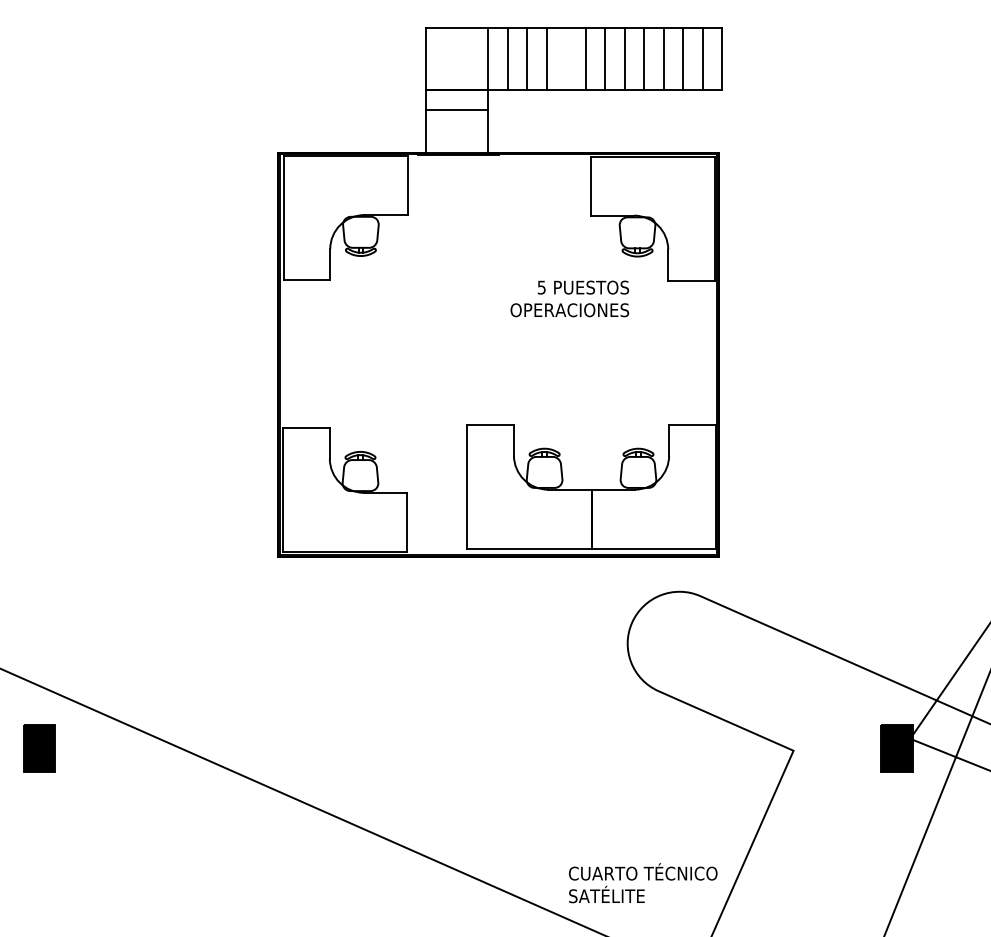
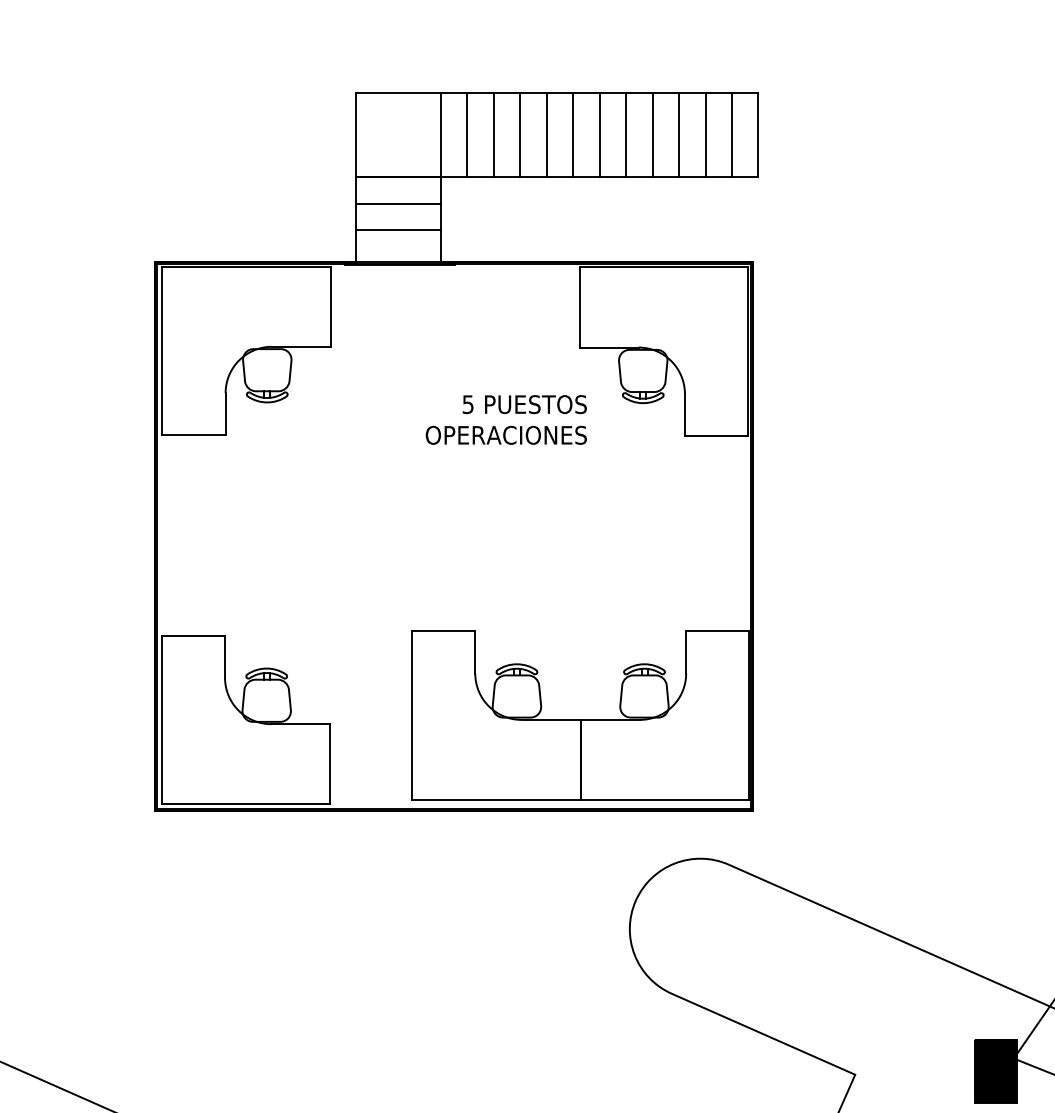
line: (566, 59) -> (546, 135), added
line: (457, 129) -> (398, 230), added
text: (569, 298) -> (505, 419), moved

